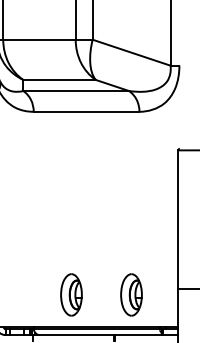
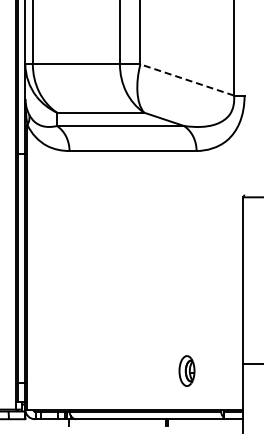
line: (131, 52) -> (186, 79), solid -> dashed
part: (71, 294) -> (114, 370), removed
part: (131, 294) -> (186, 370), size x0.6

